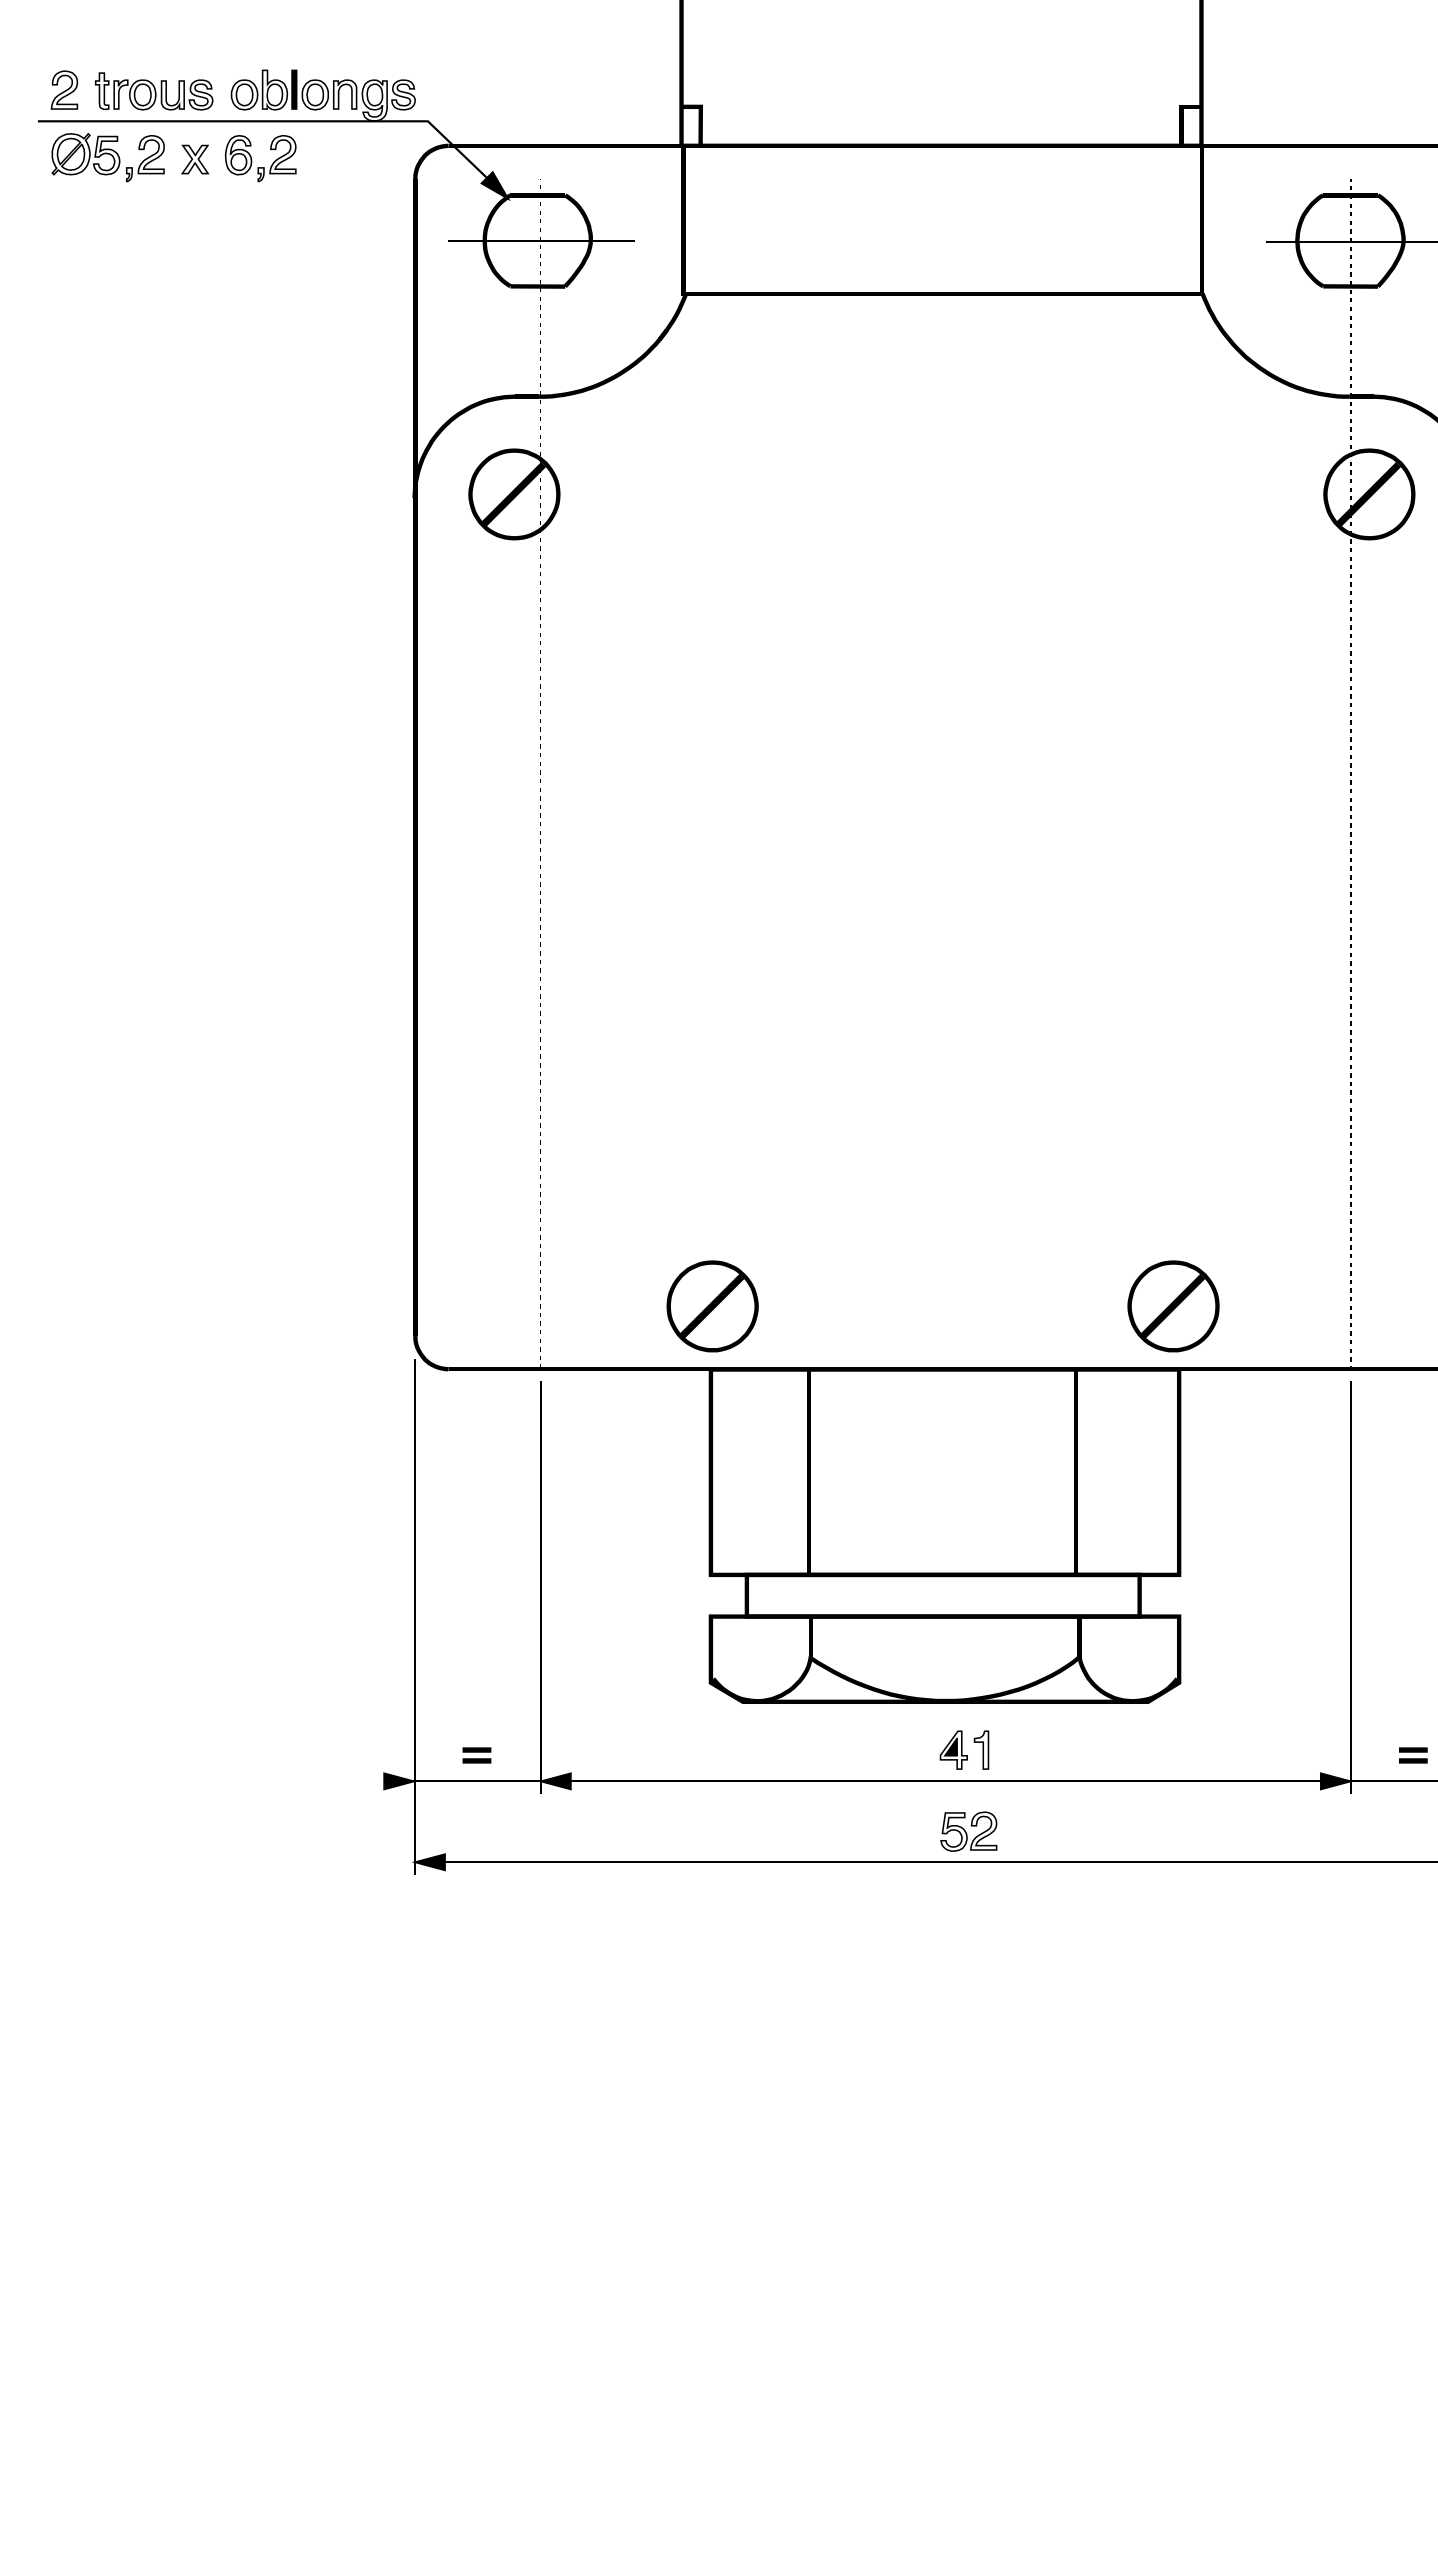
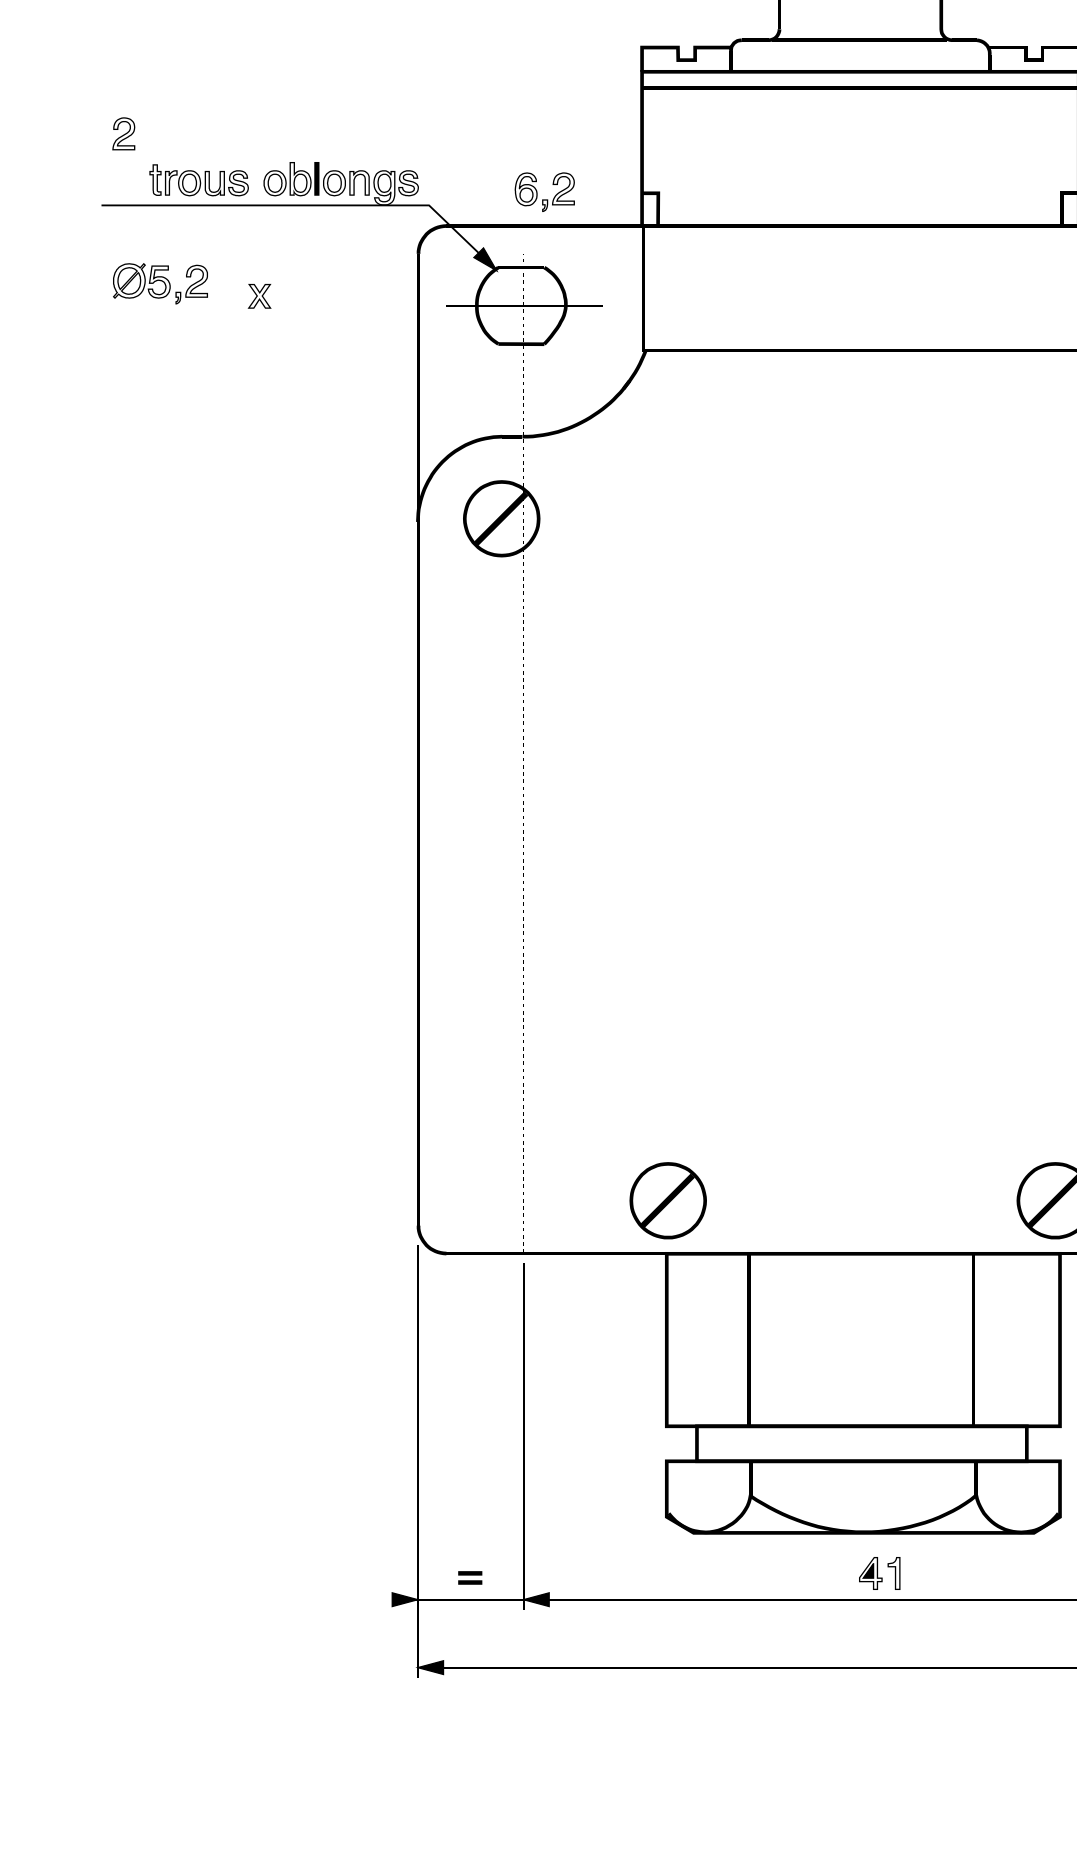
part: (64, 89) -> (123, 133), moved
part: (107, 157) -> (159, 283), moved
part: (195, 159) -> (259, 296), moved
part: (252, 159) -> (537, 192), moved
part: (968, 1831) -> (883, 1641), removed

